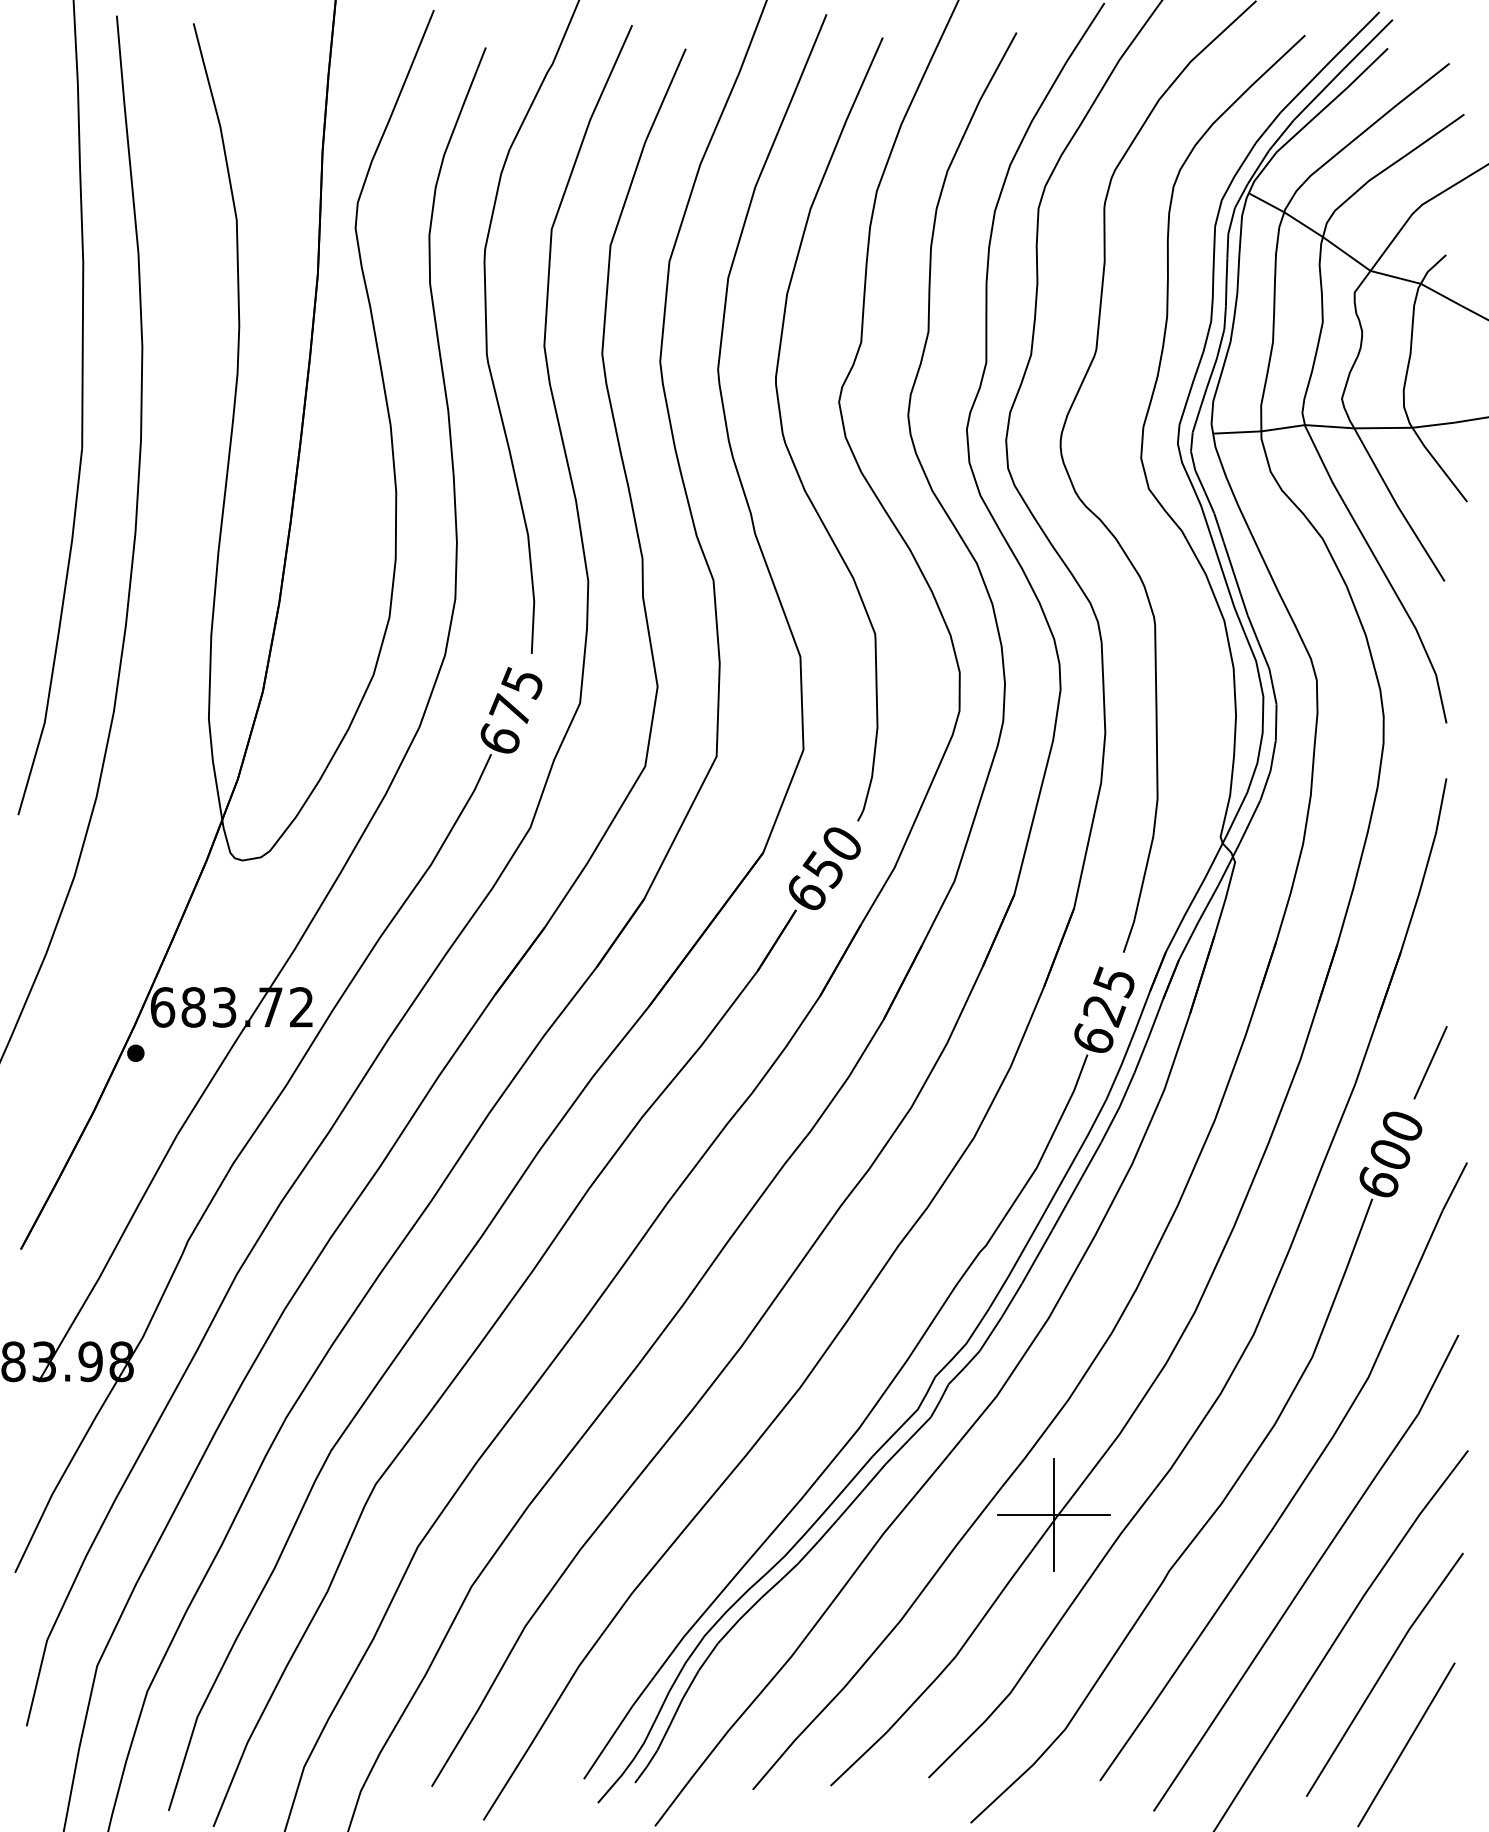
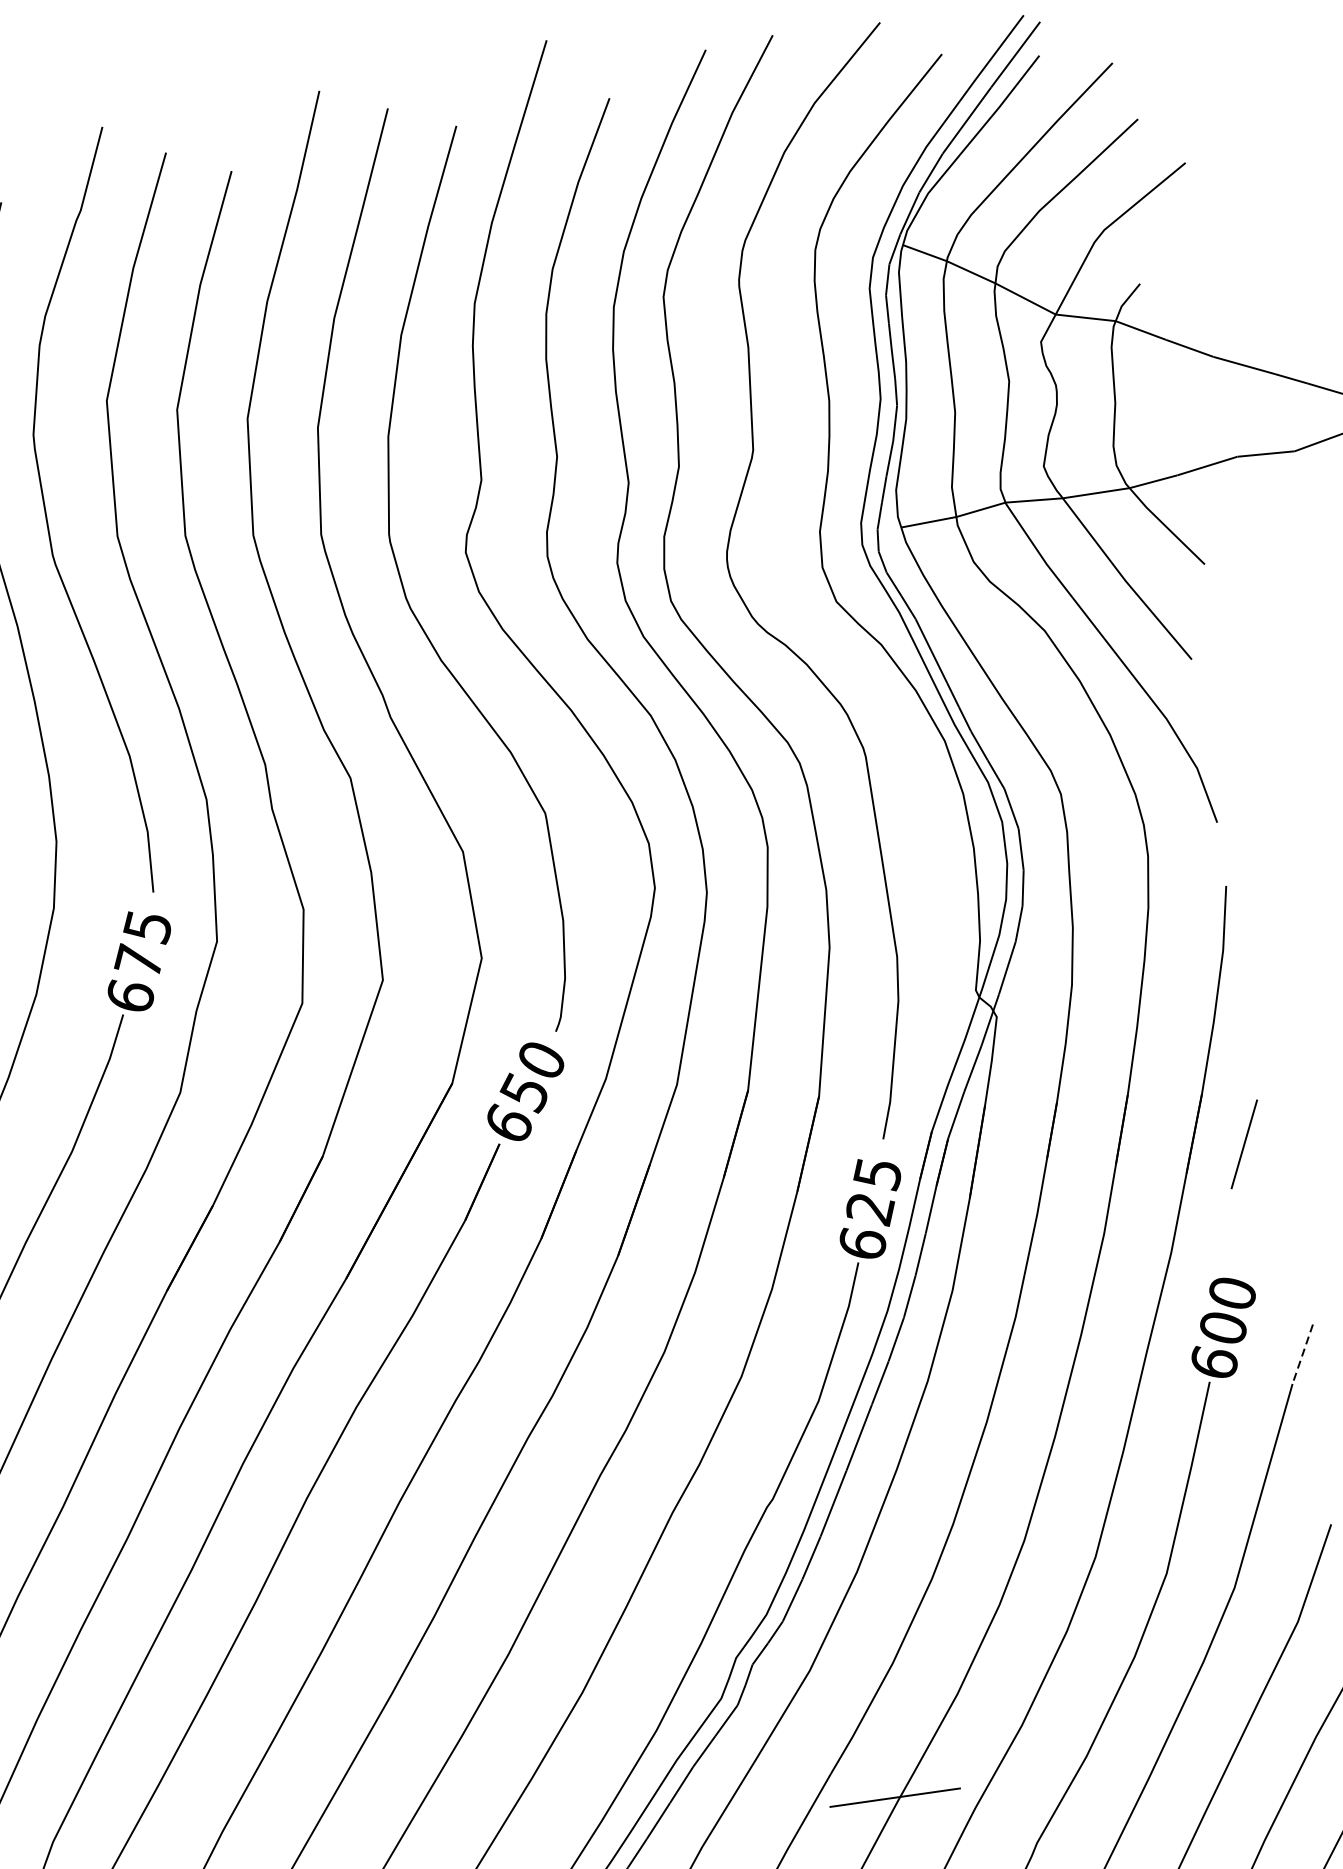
line: (1430, 1062) -> (1244, 1144), moved
line: (1454, 1187) -> (1302, 1355), solid -> dashed
line: (1053, 1514) -> (894, 1797), removed

